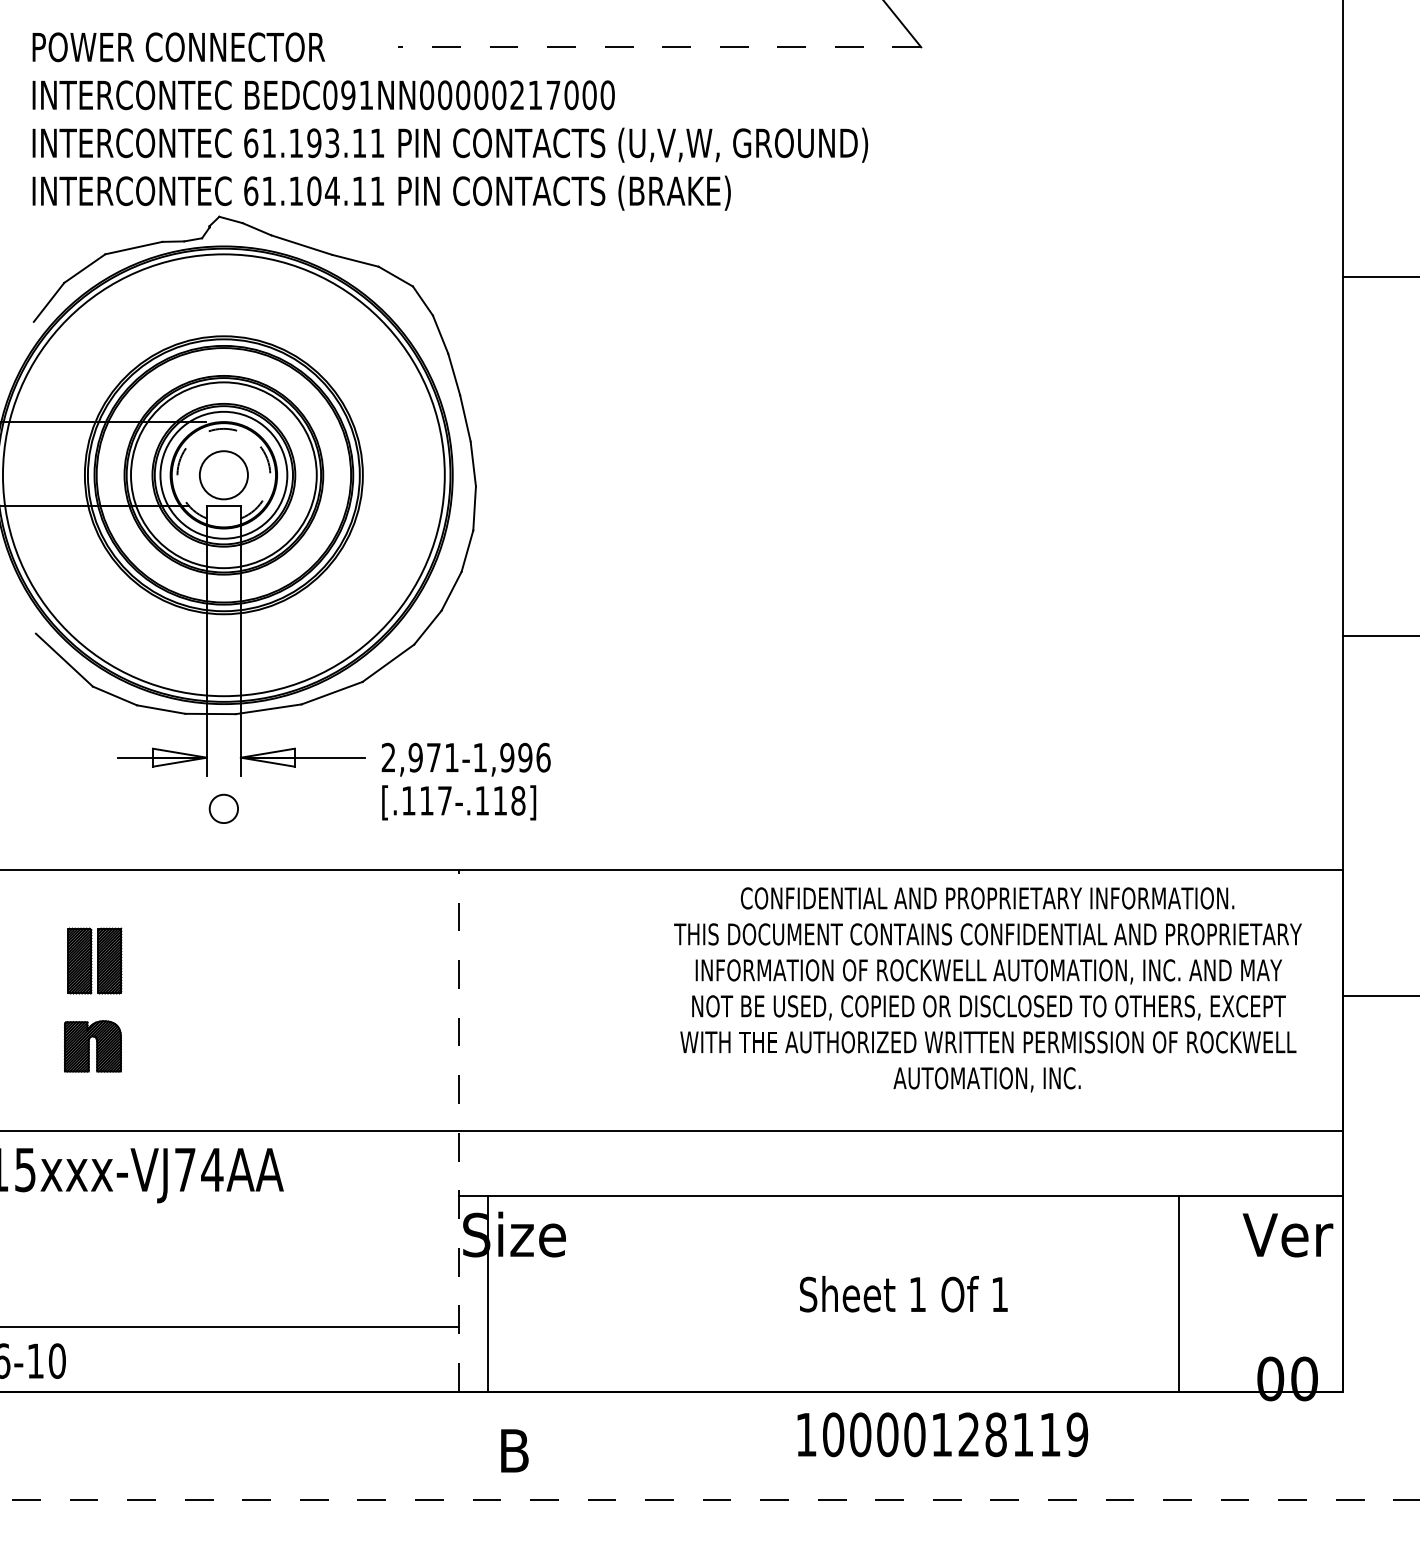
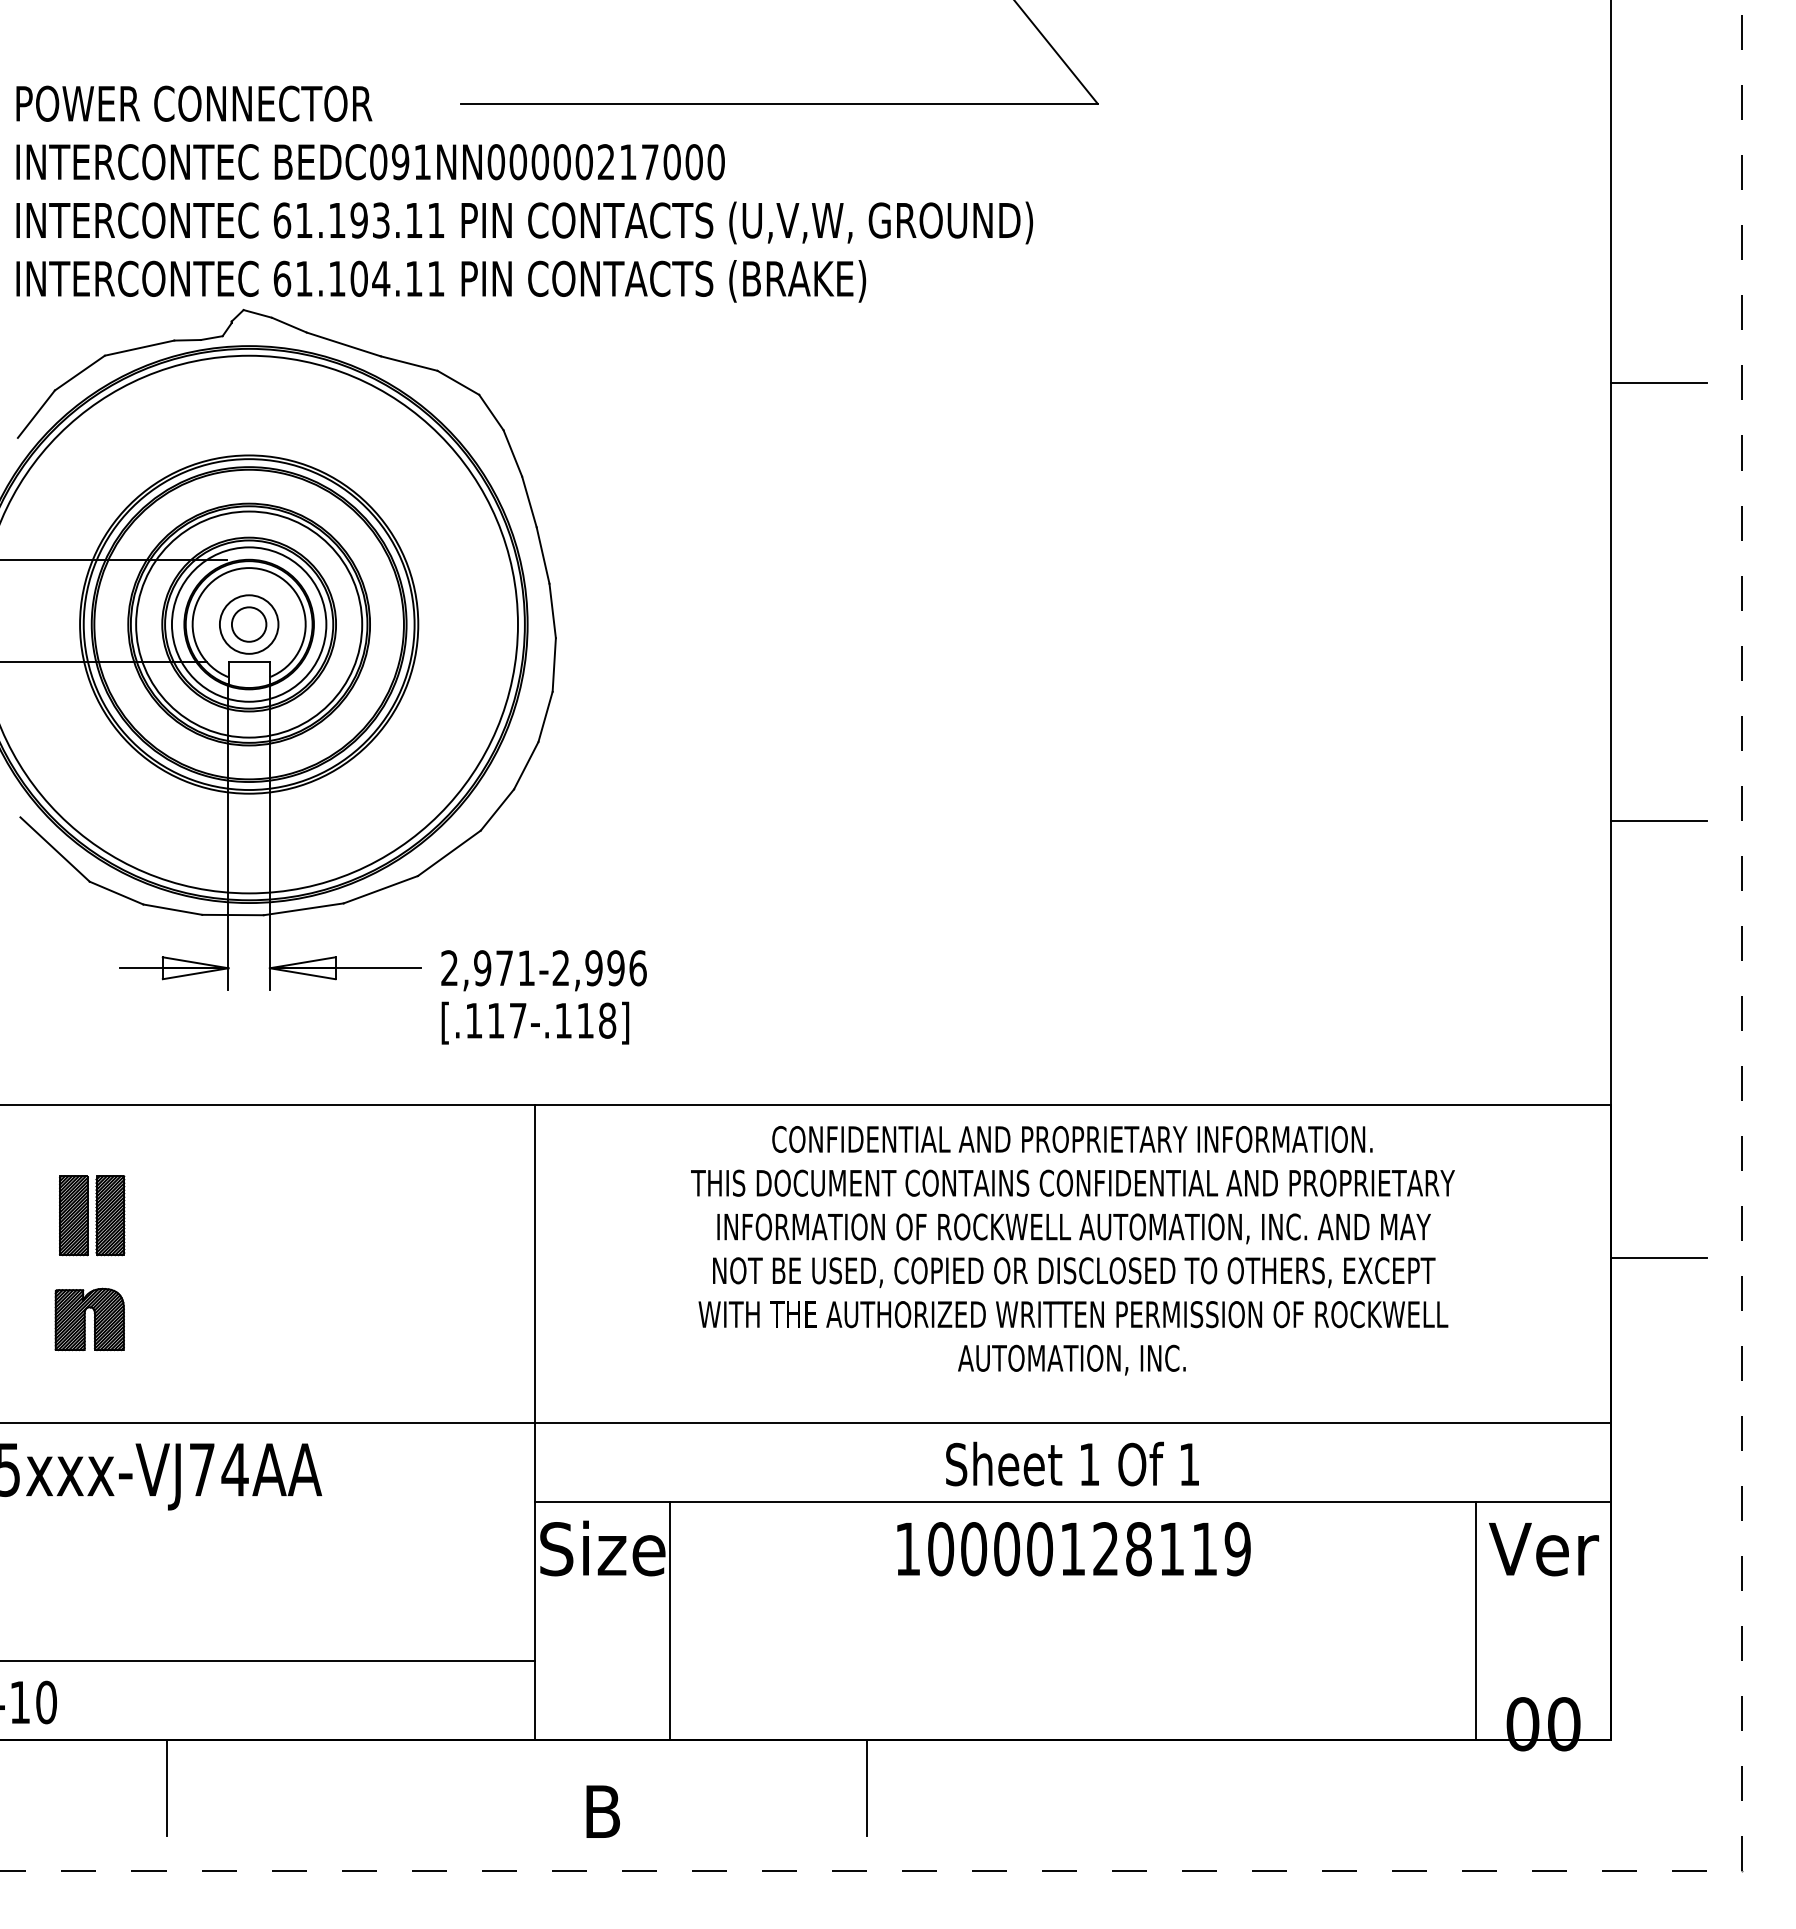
line: (659, 47) -> (779, 103), dashed -> solid
arc: (224, 429) -> (249, 568), dashed -> solid
text: (479, 757) -> (560, 967), 2,971-1,996 -> 2,971-2,996
circle: (224, 808) -> (249, 624), moved
text: (987, 989) -> (1072, 1250), moved
line: (459, 1131) -> (535, 1422), dashed -> solid
line: (487, 1293) -> (669, 1620), moved
text: (903, 1293) -> (1072, 1463), moved
line: (1179, 1293) -> (1476, 1620), moved
line: (155, 1430) -> (166, 1787), added
line: (731, 1430) -> (866, 1787), added
text: (942, 1435) -> (1073, 1549), moved

